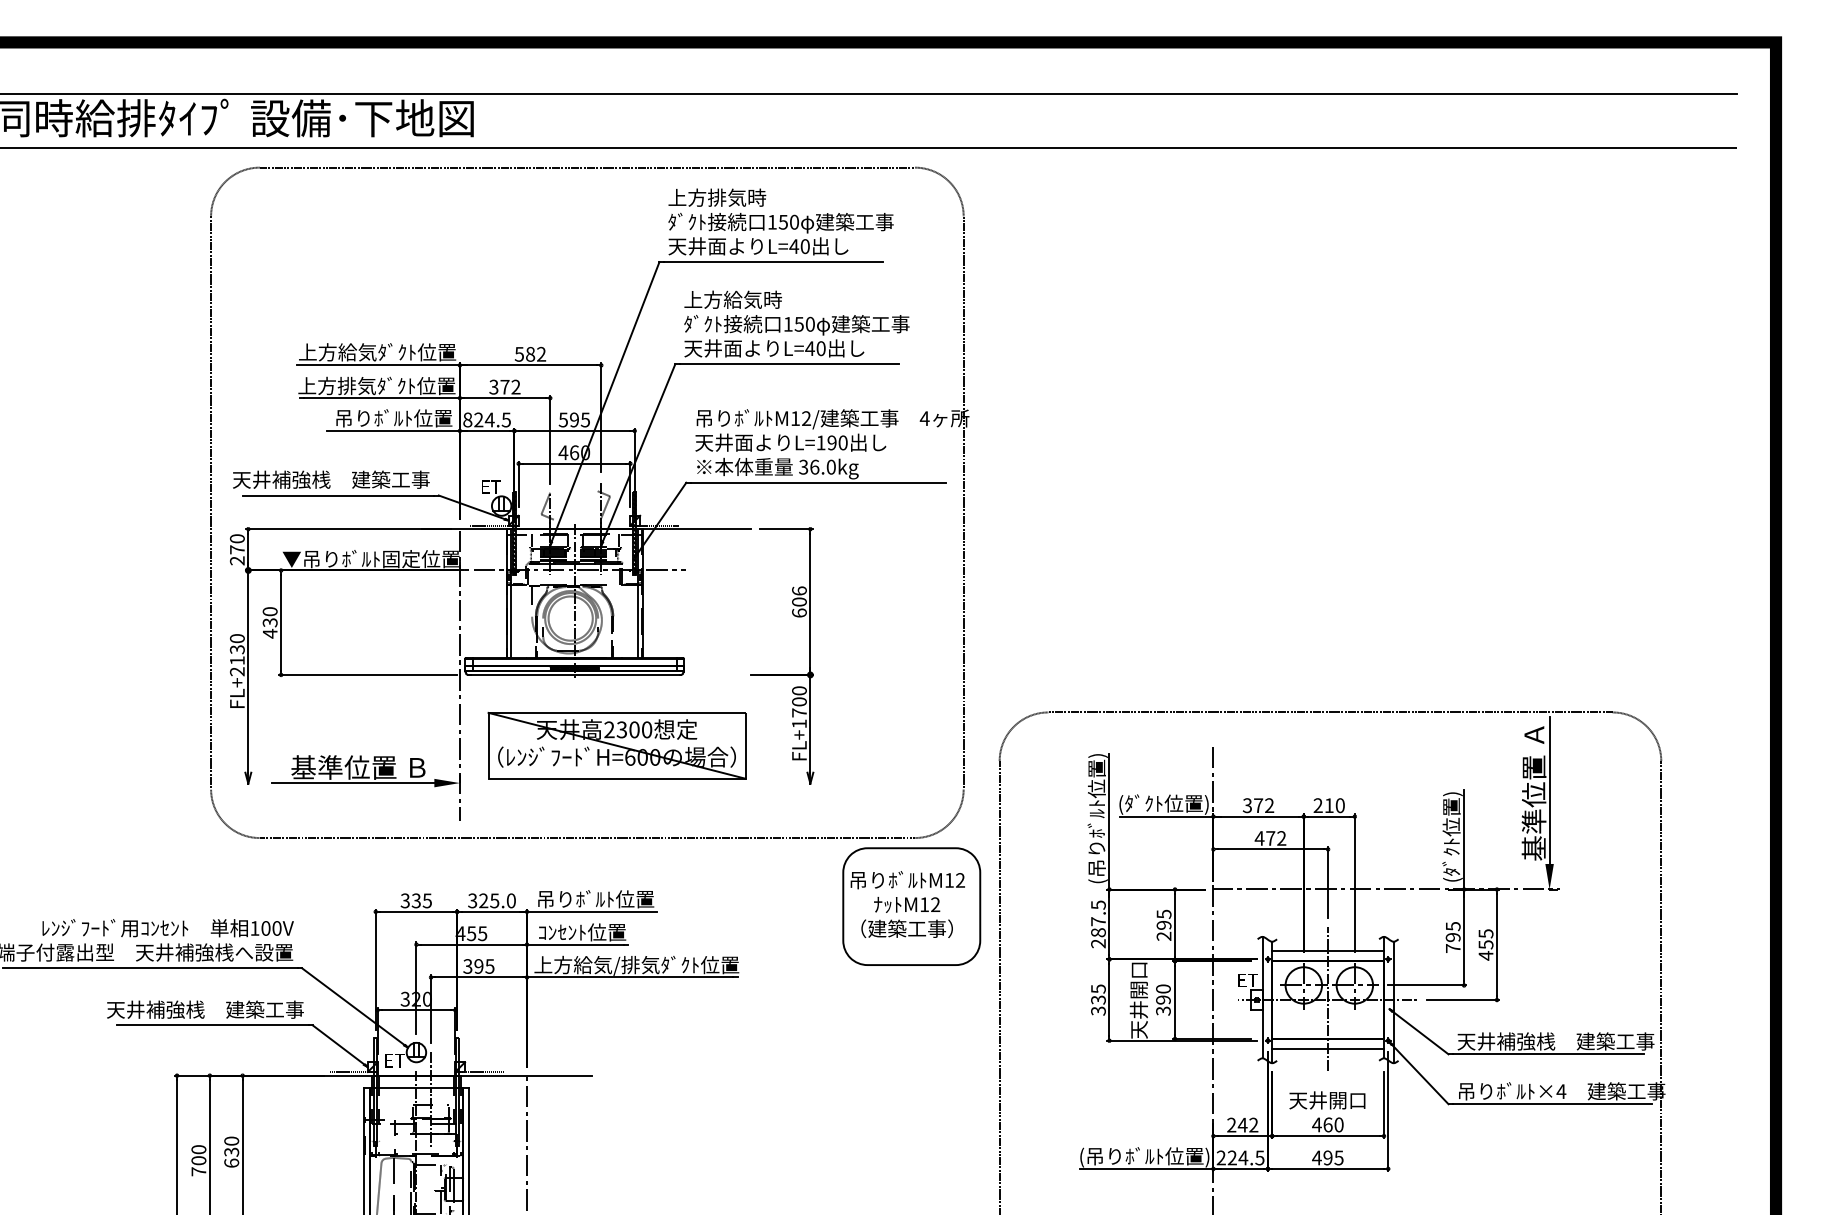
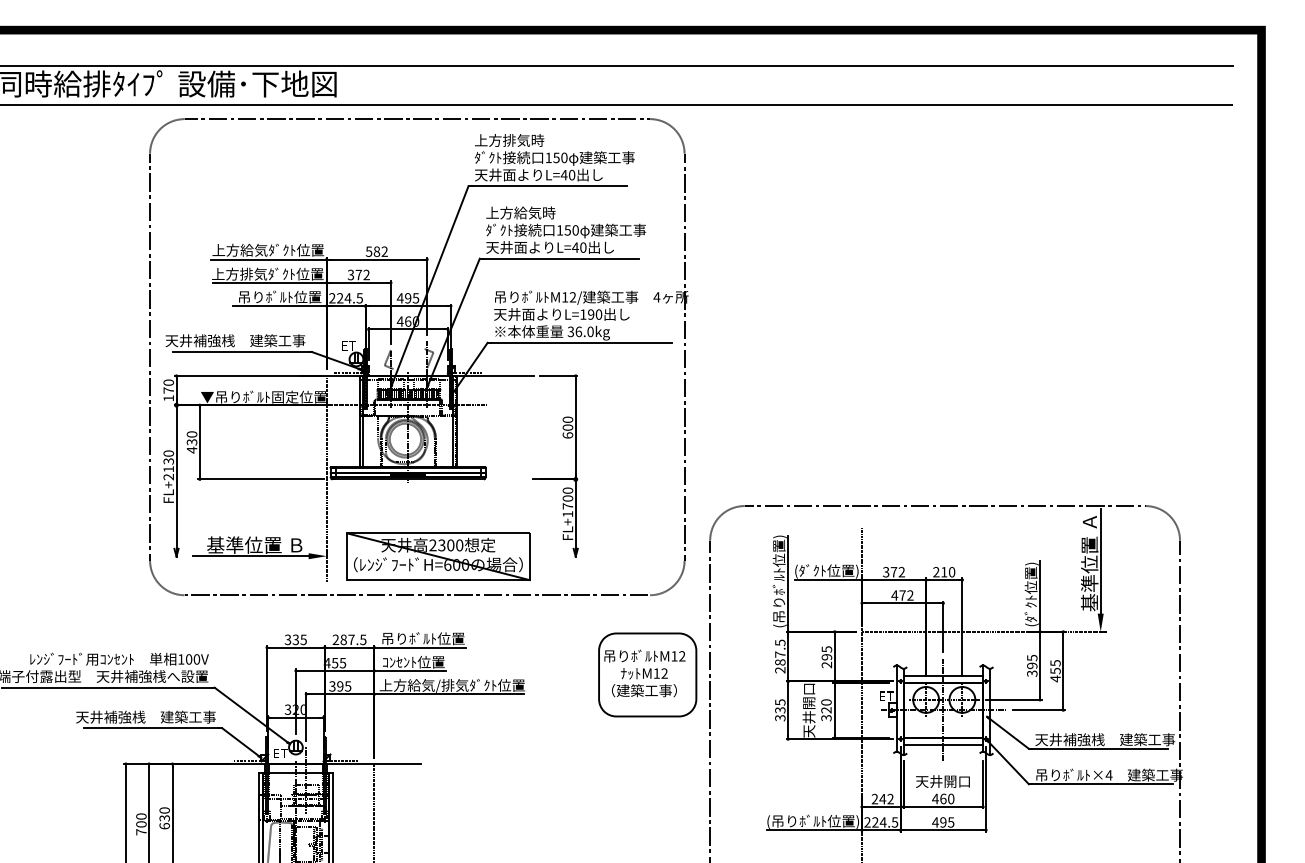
text: (467, 420) -> (332, 298), 824.5 -> 224.5
text: (562, 420) -> (399, 298), 595 -> 495
text: (237, 561) -> (168, 398), 270 -> 170
text: (798, 590) -> (567, 419), 606 -> 600
part: (617, 745) -> (438, 556), moved
text: (491, 900) -> (349, 639), 325.0 -> 287.5
part: (911, 905) -> (647, 674), moved
text: (1453, 948) -> (1032, 673), 795 -> 395
text: (1163, 1000) -> (826, 710), 390 -> 320

